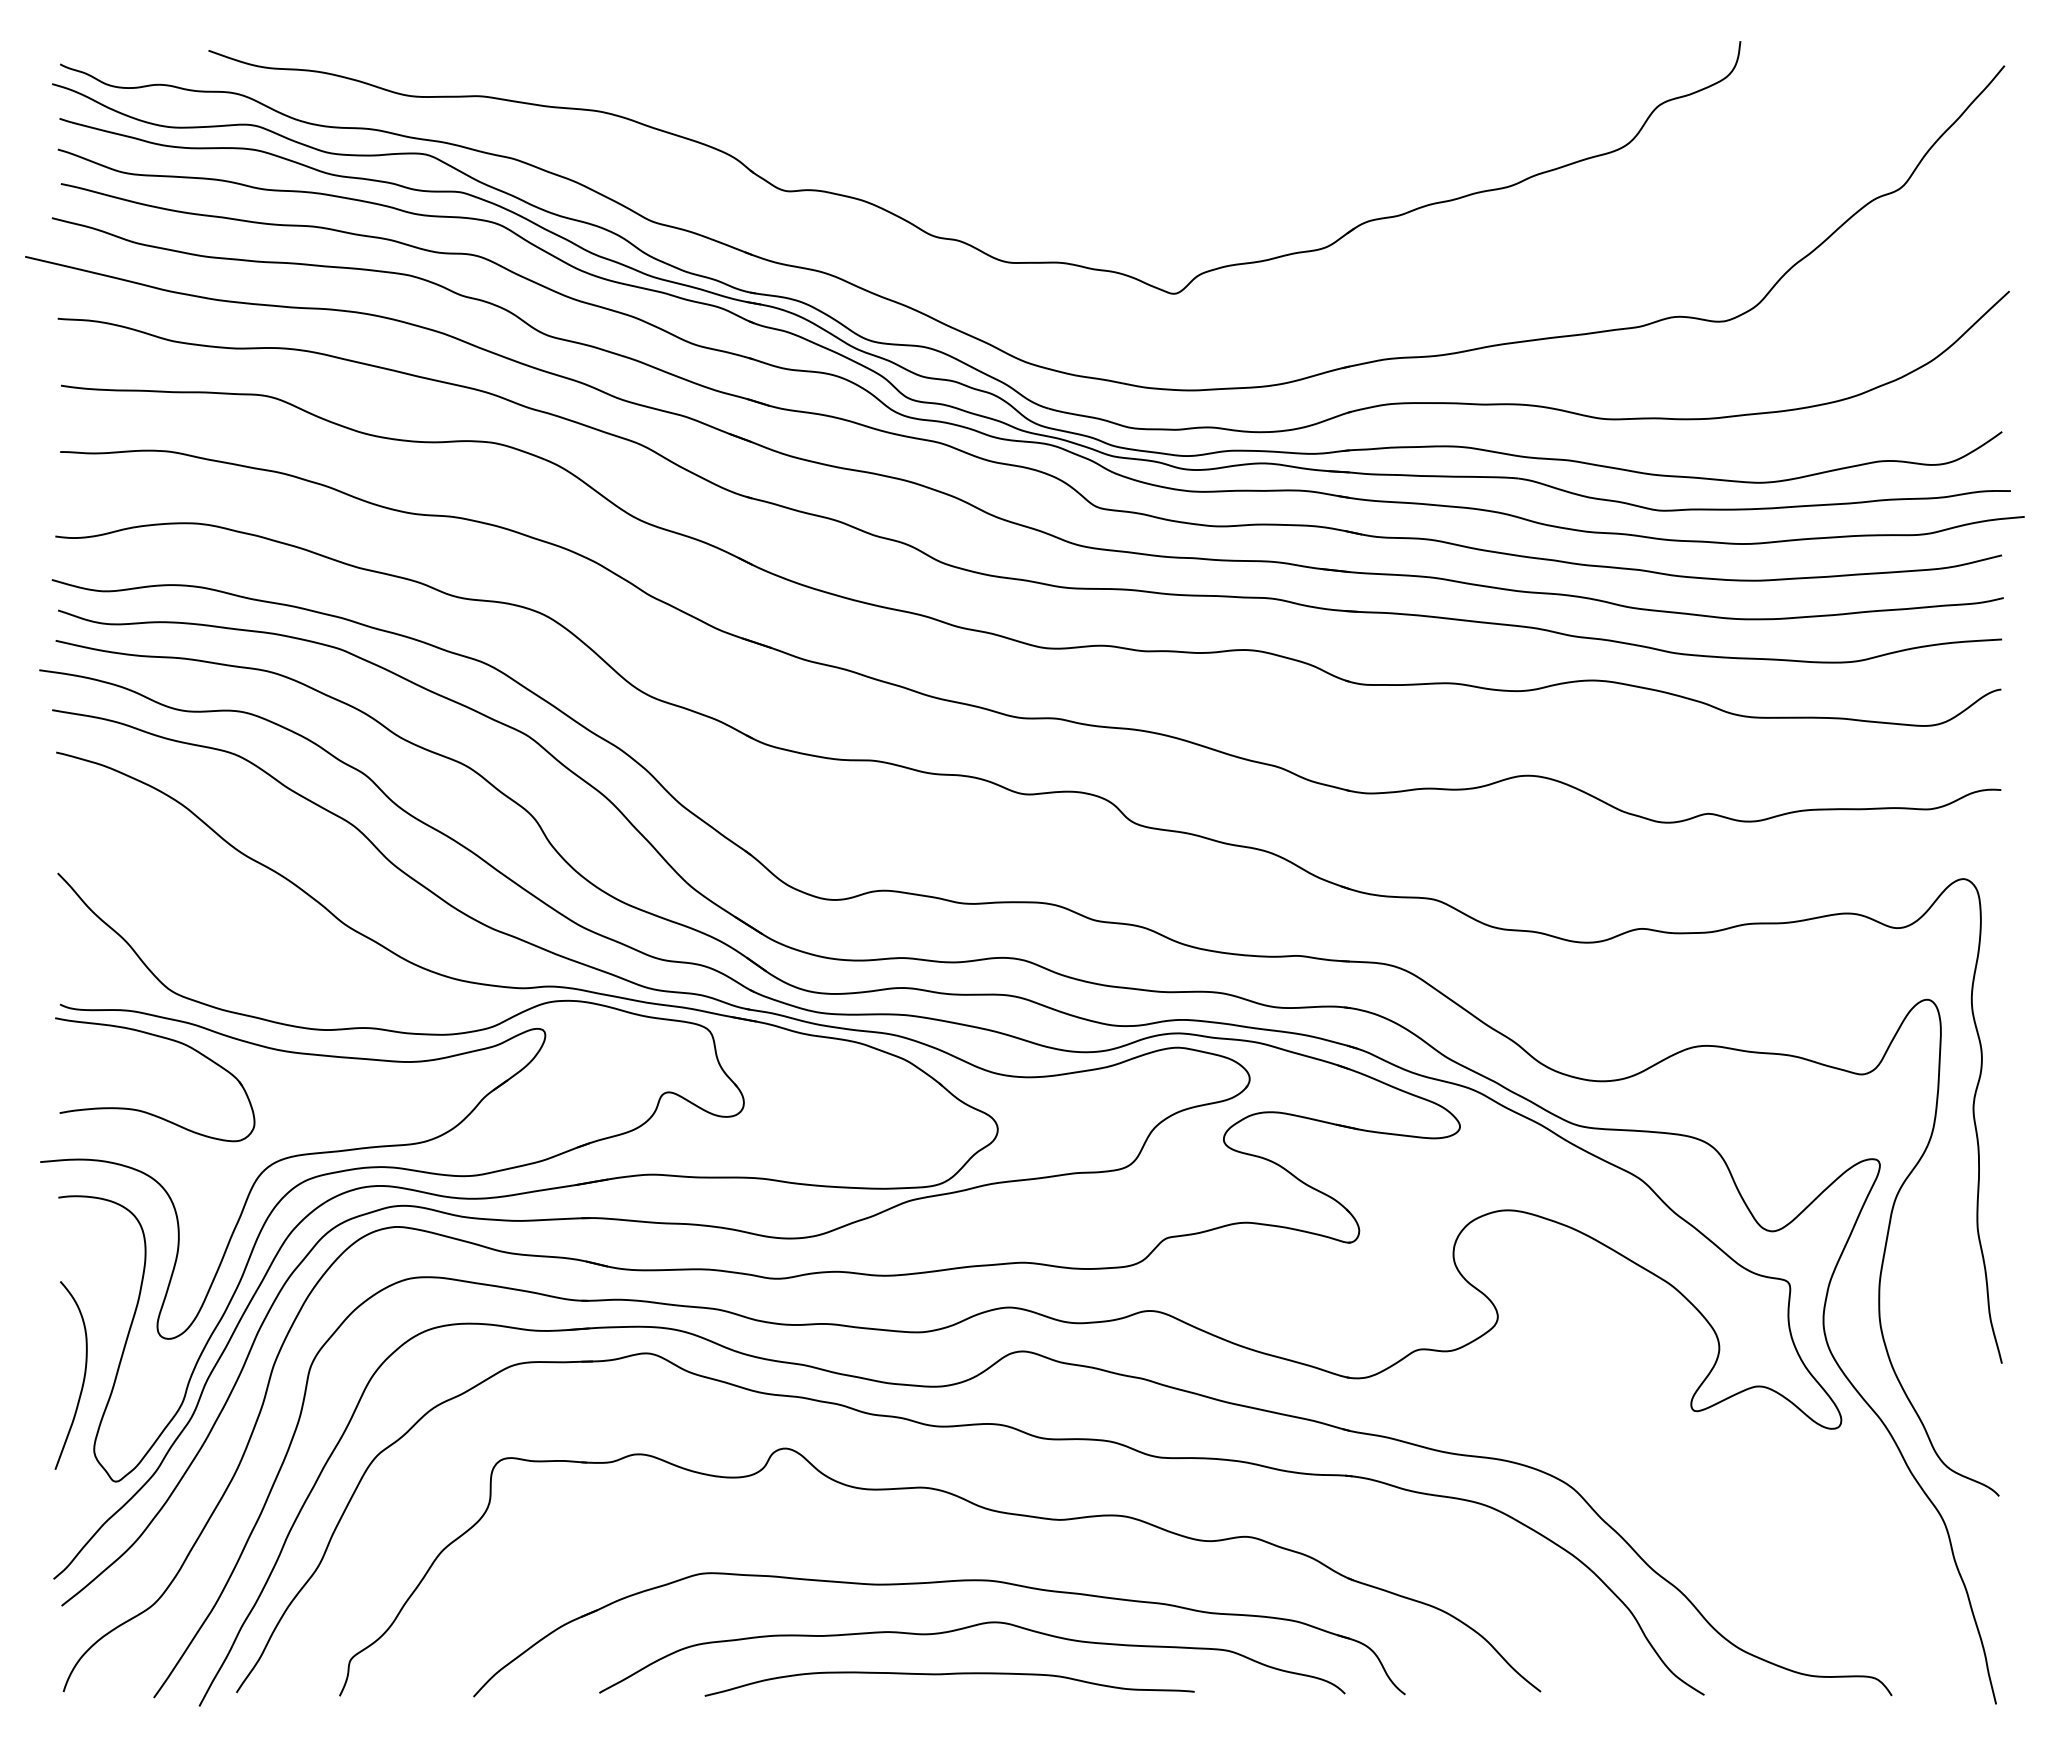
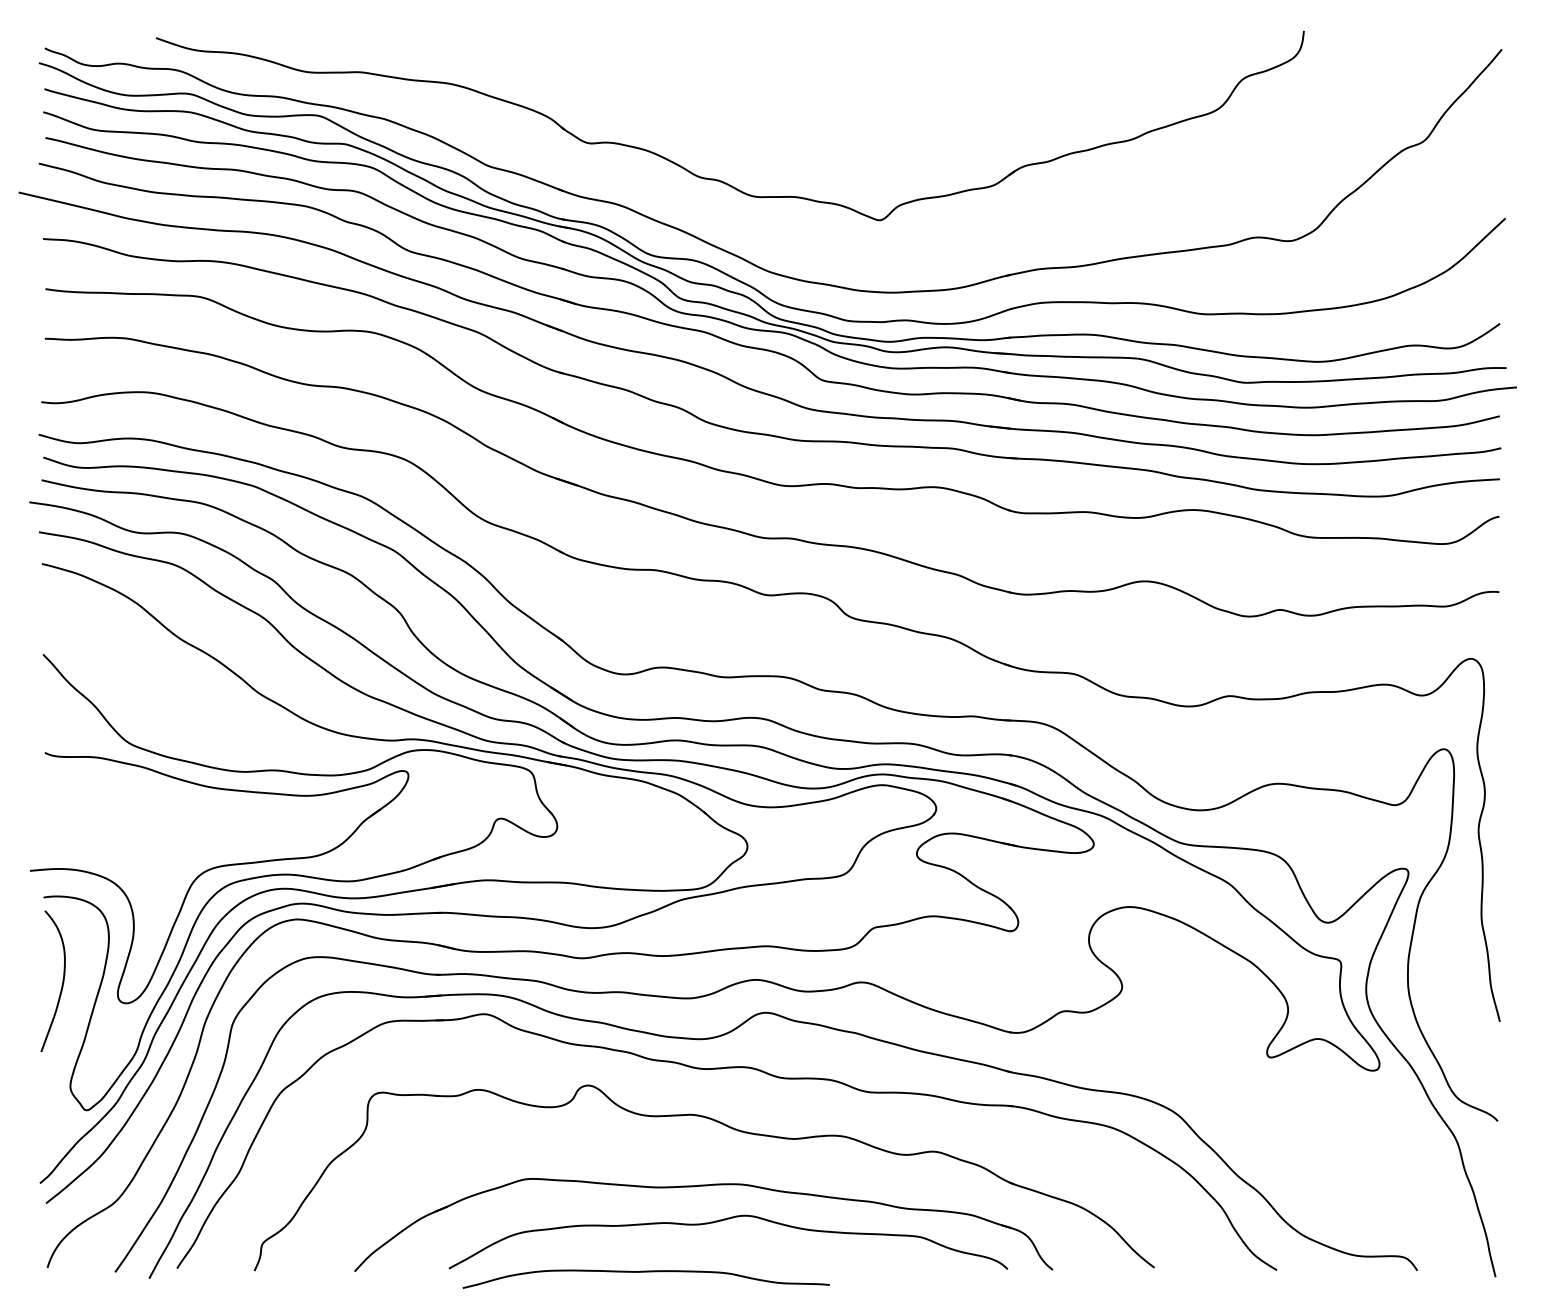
part: (143, 1110) -> (107, 832), removed
curve: (83, 1376) -> (62, 982), moved
curve: (949, 1674) -> (646, 1272), moved

